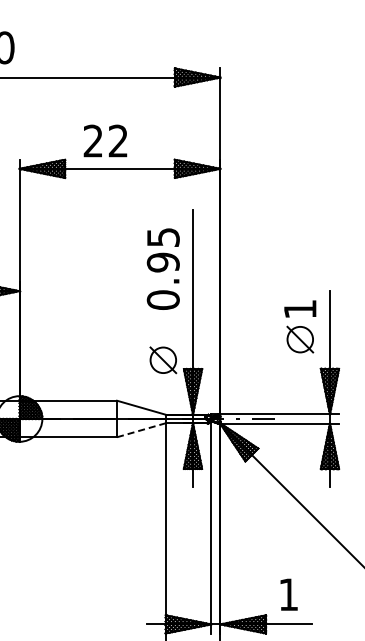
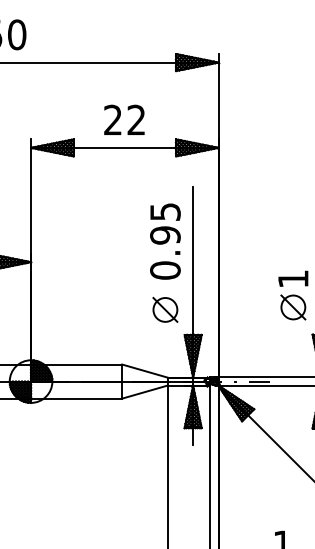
text: (105, 140) -> (124, 119), moved
part: (163, 360) -> (165, 310), moved
line: (141, 430) -> (144, 392), dashed -> solid

